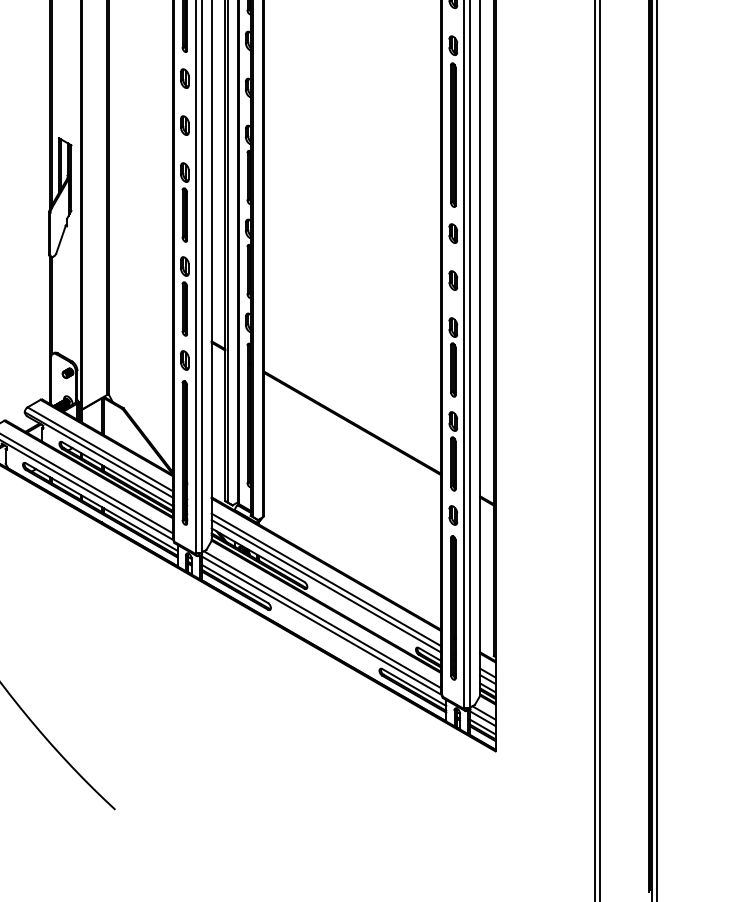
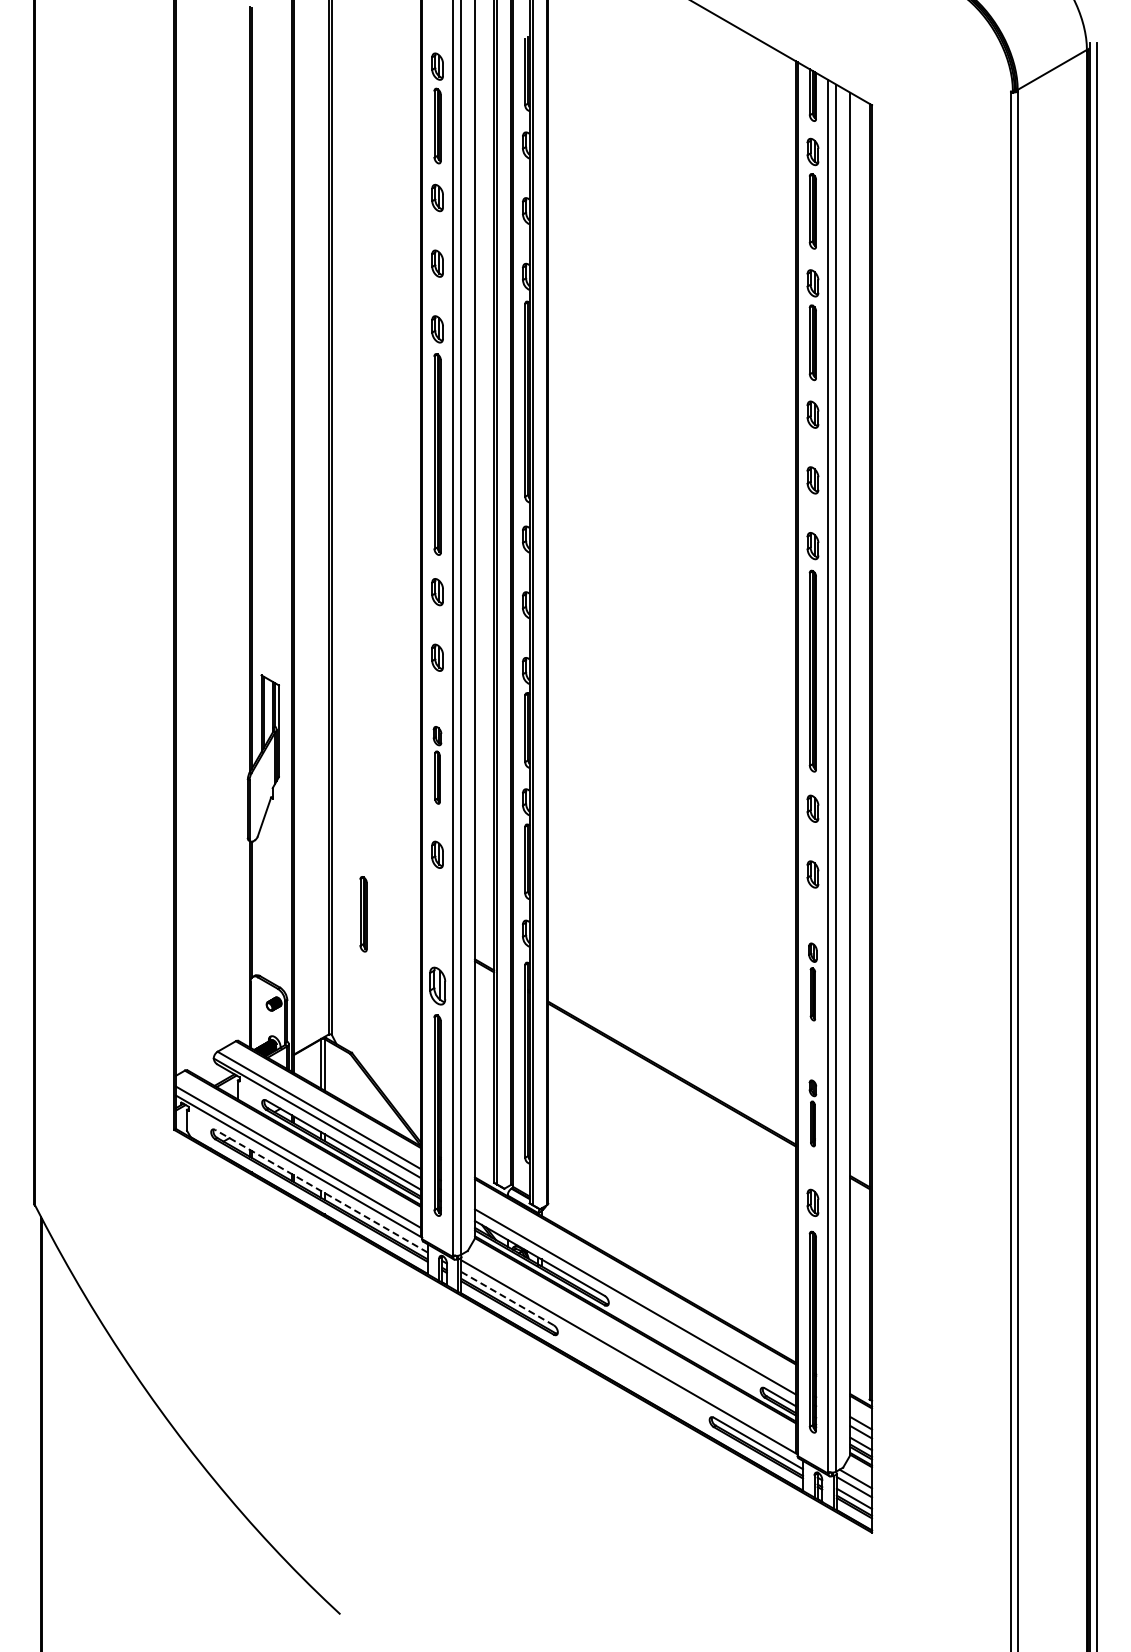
part: (184, 202) -> (437, 765), size x0.7
part: (184, 309) -> (363, 914), moved
part: (453, 357) -> (812, 981), size x0.7
part: (184, 360) -> (437, 986), size x1.4
part: (453, 451) -> (812, 1113), size x0.6
line: (101, 507) -> (321, 1191), solid -> dashed
line: (326, 579) -> (635, 1292), removed
line: (234, 583) -> (507, 1298), solid -> dashed
line: (322, 619) -> (630, 1348), removed

